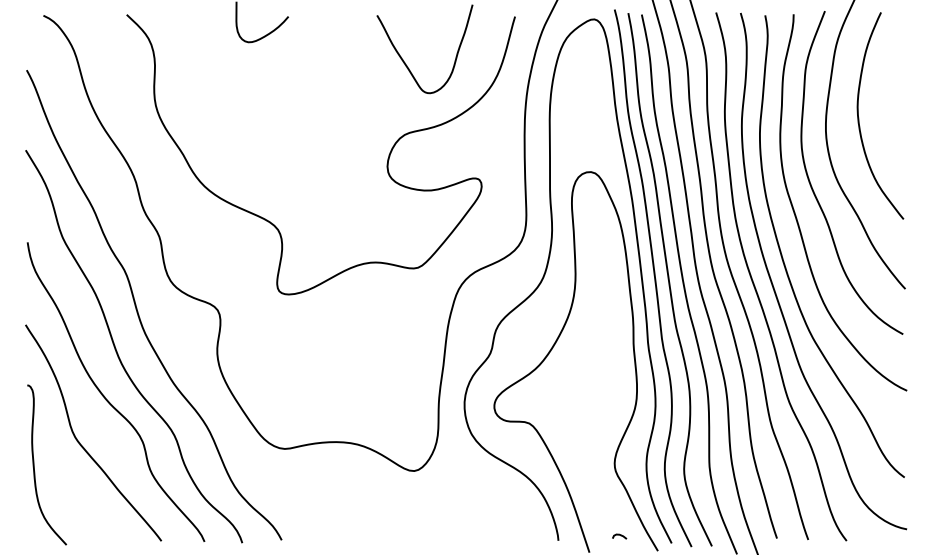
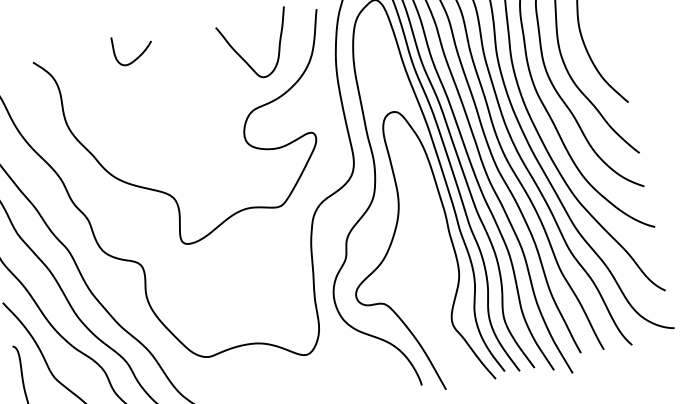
curve: (619, 535) -> (465, 373), removed

